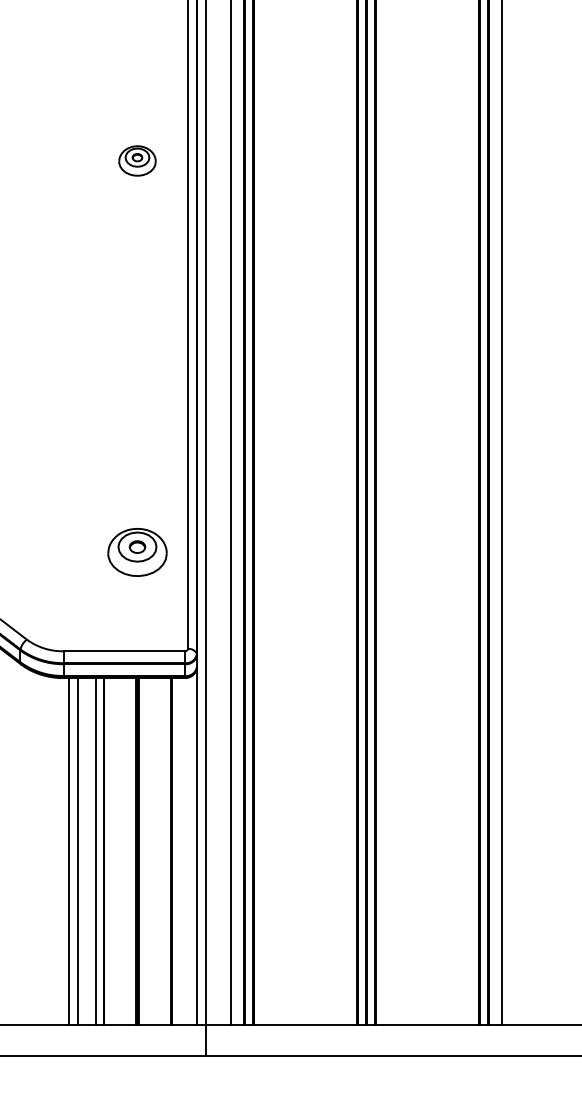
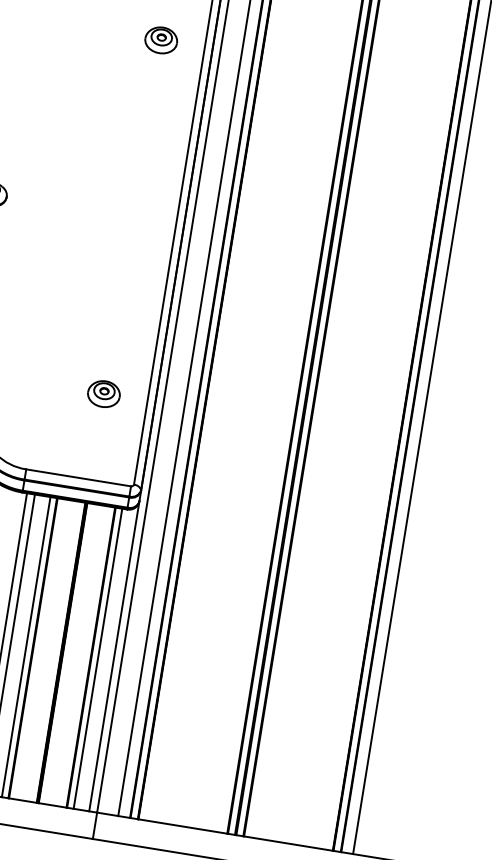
part: (137, 160) -> (161, 39), moved
part: (137, 551) -> (104, 393), size x0.62
line: (179, 851) -> (98, 658), added

